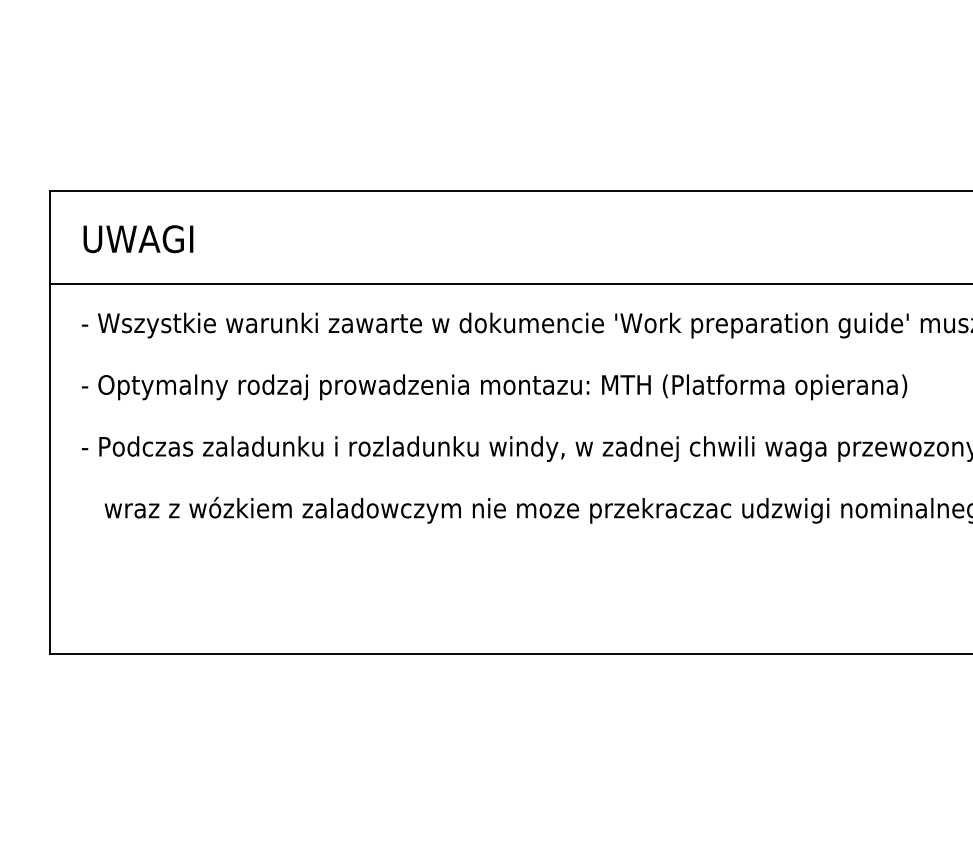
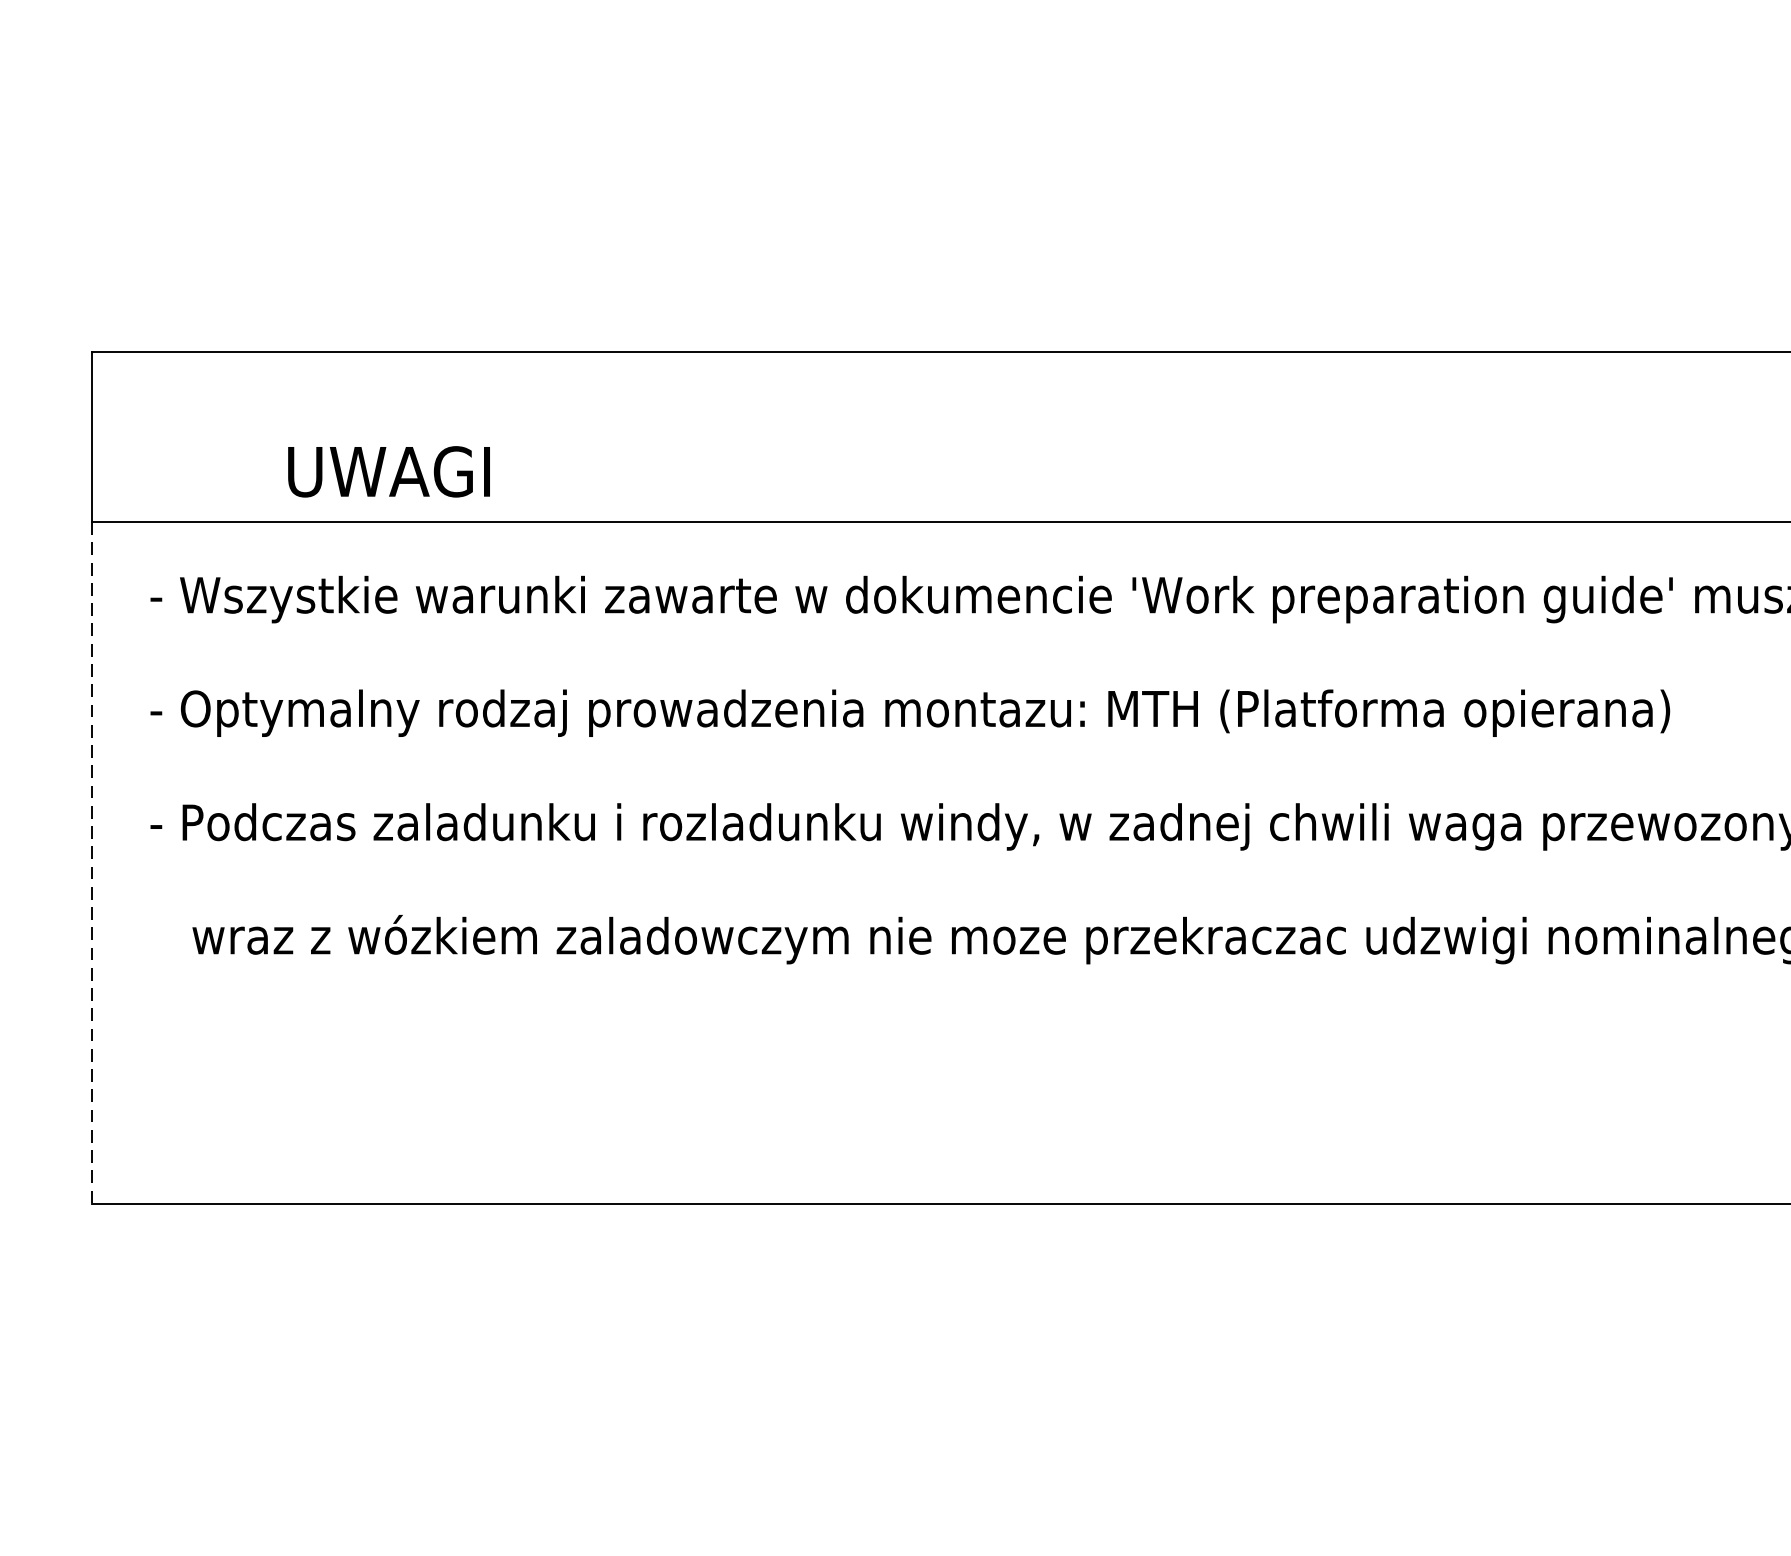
text: (138, 239) -> (389, 472), moved
line: (49, 469) -> (90, 864), solid -> dashed

